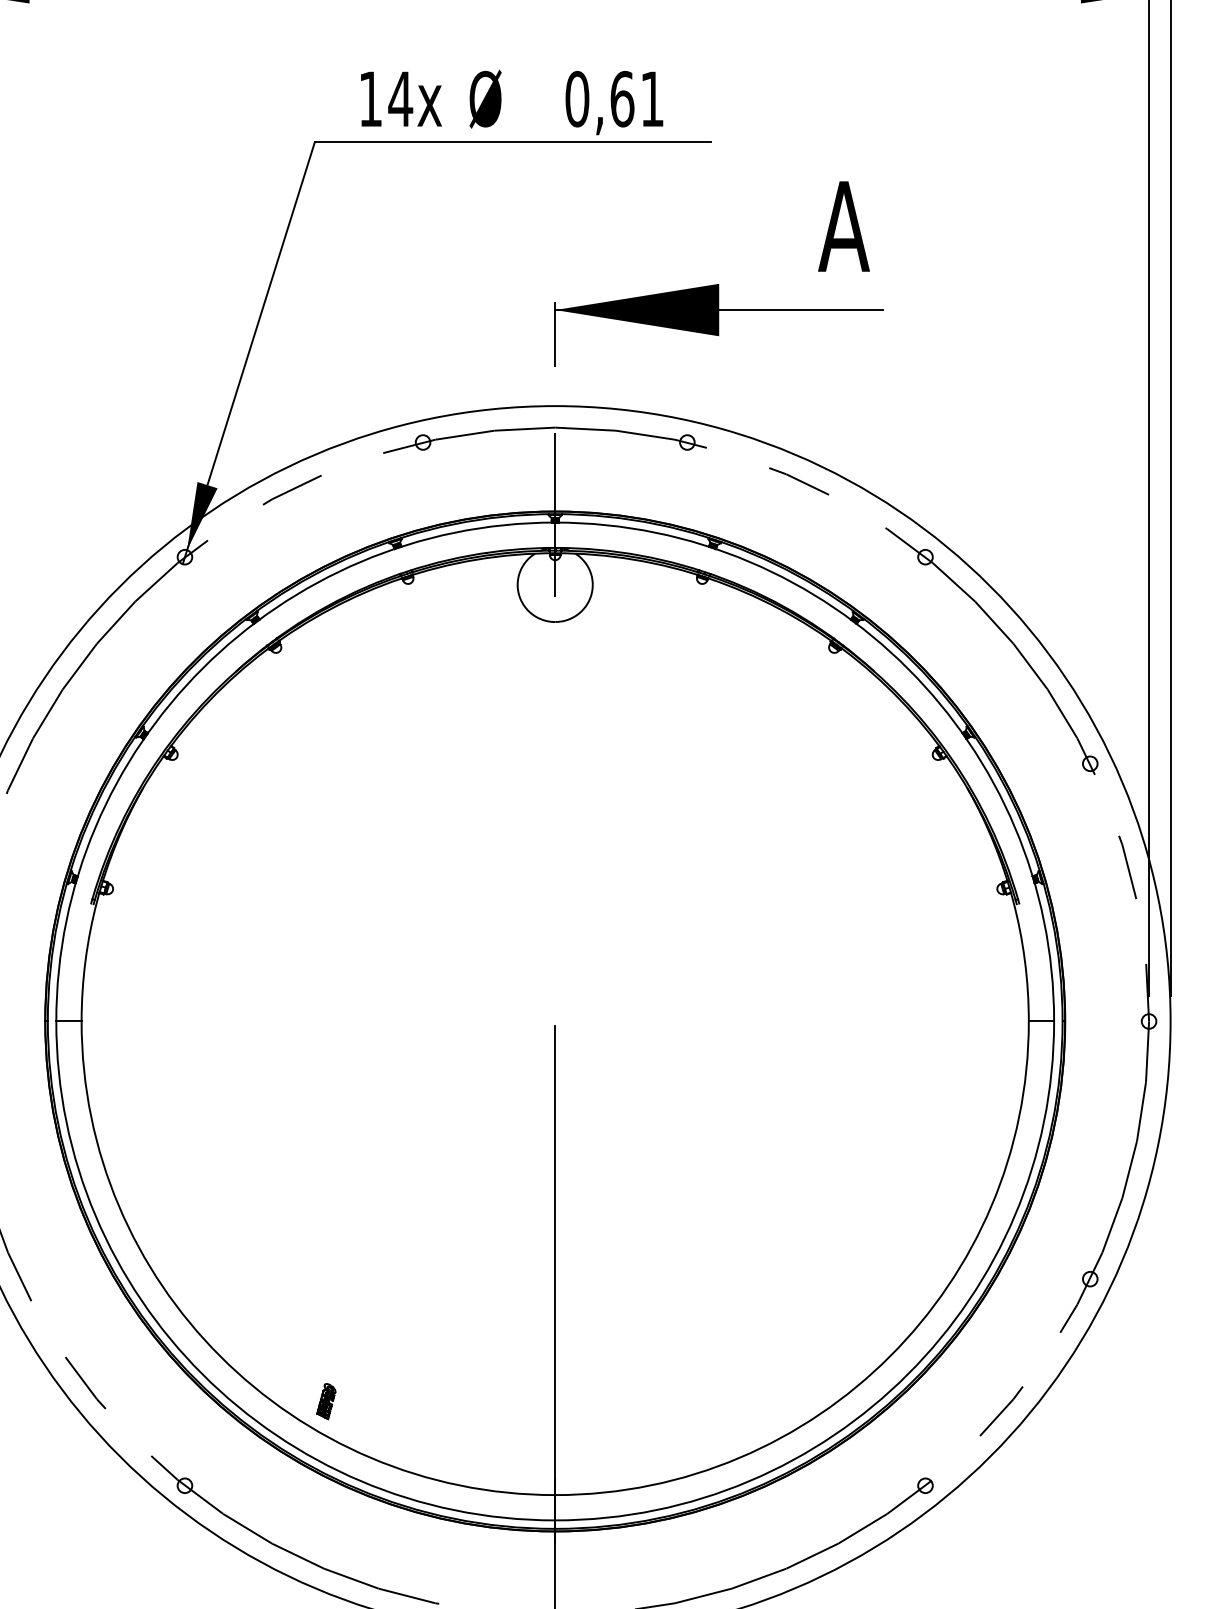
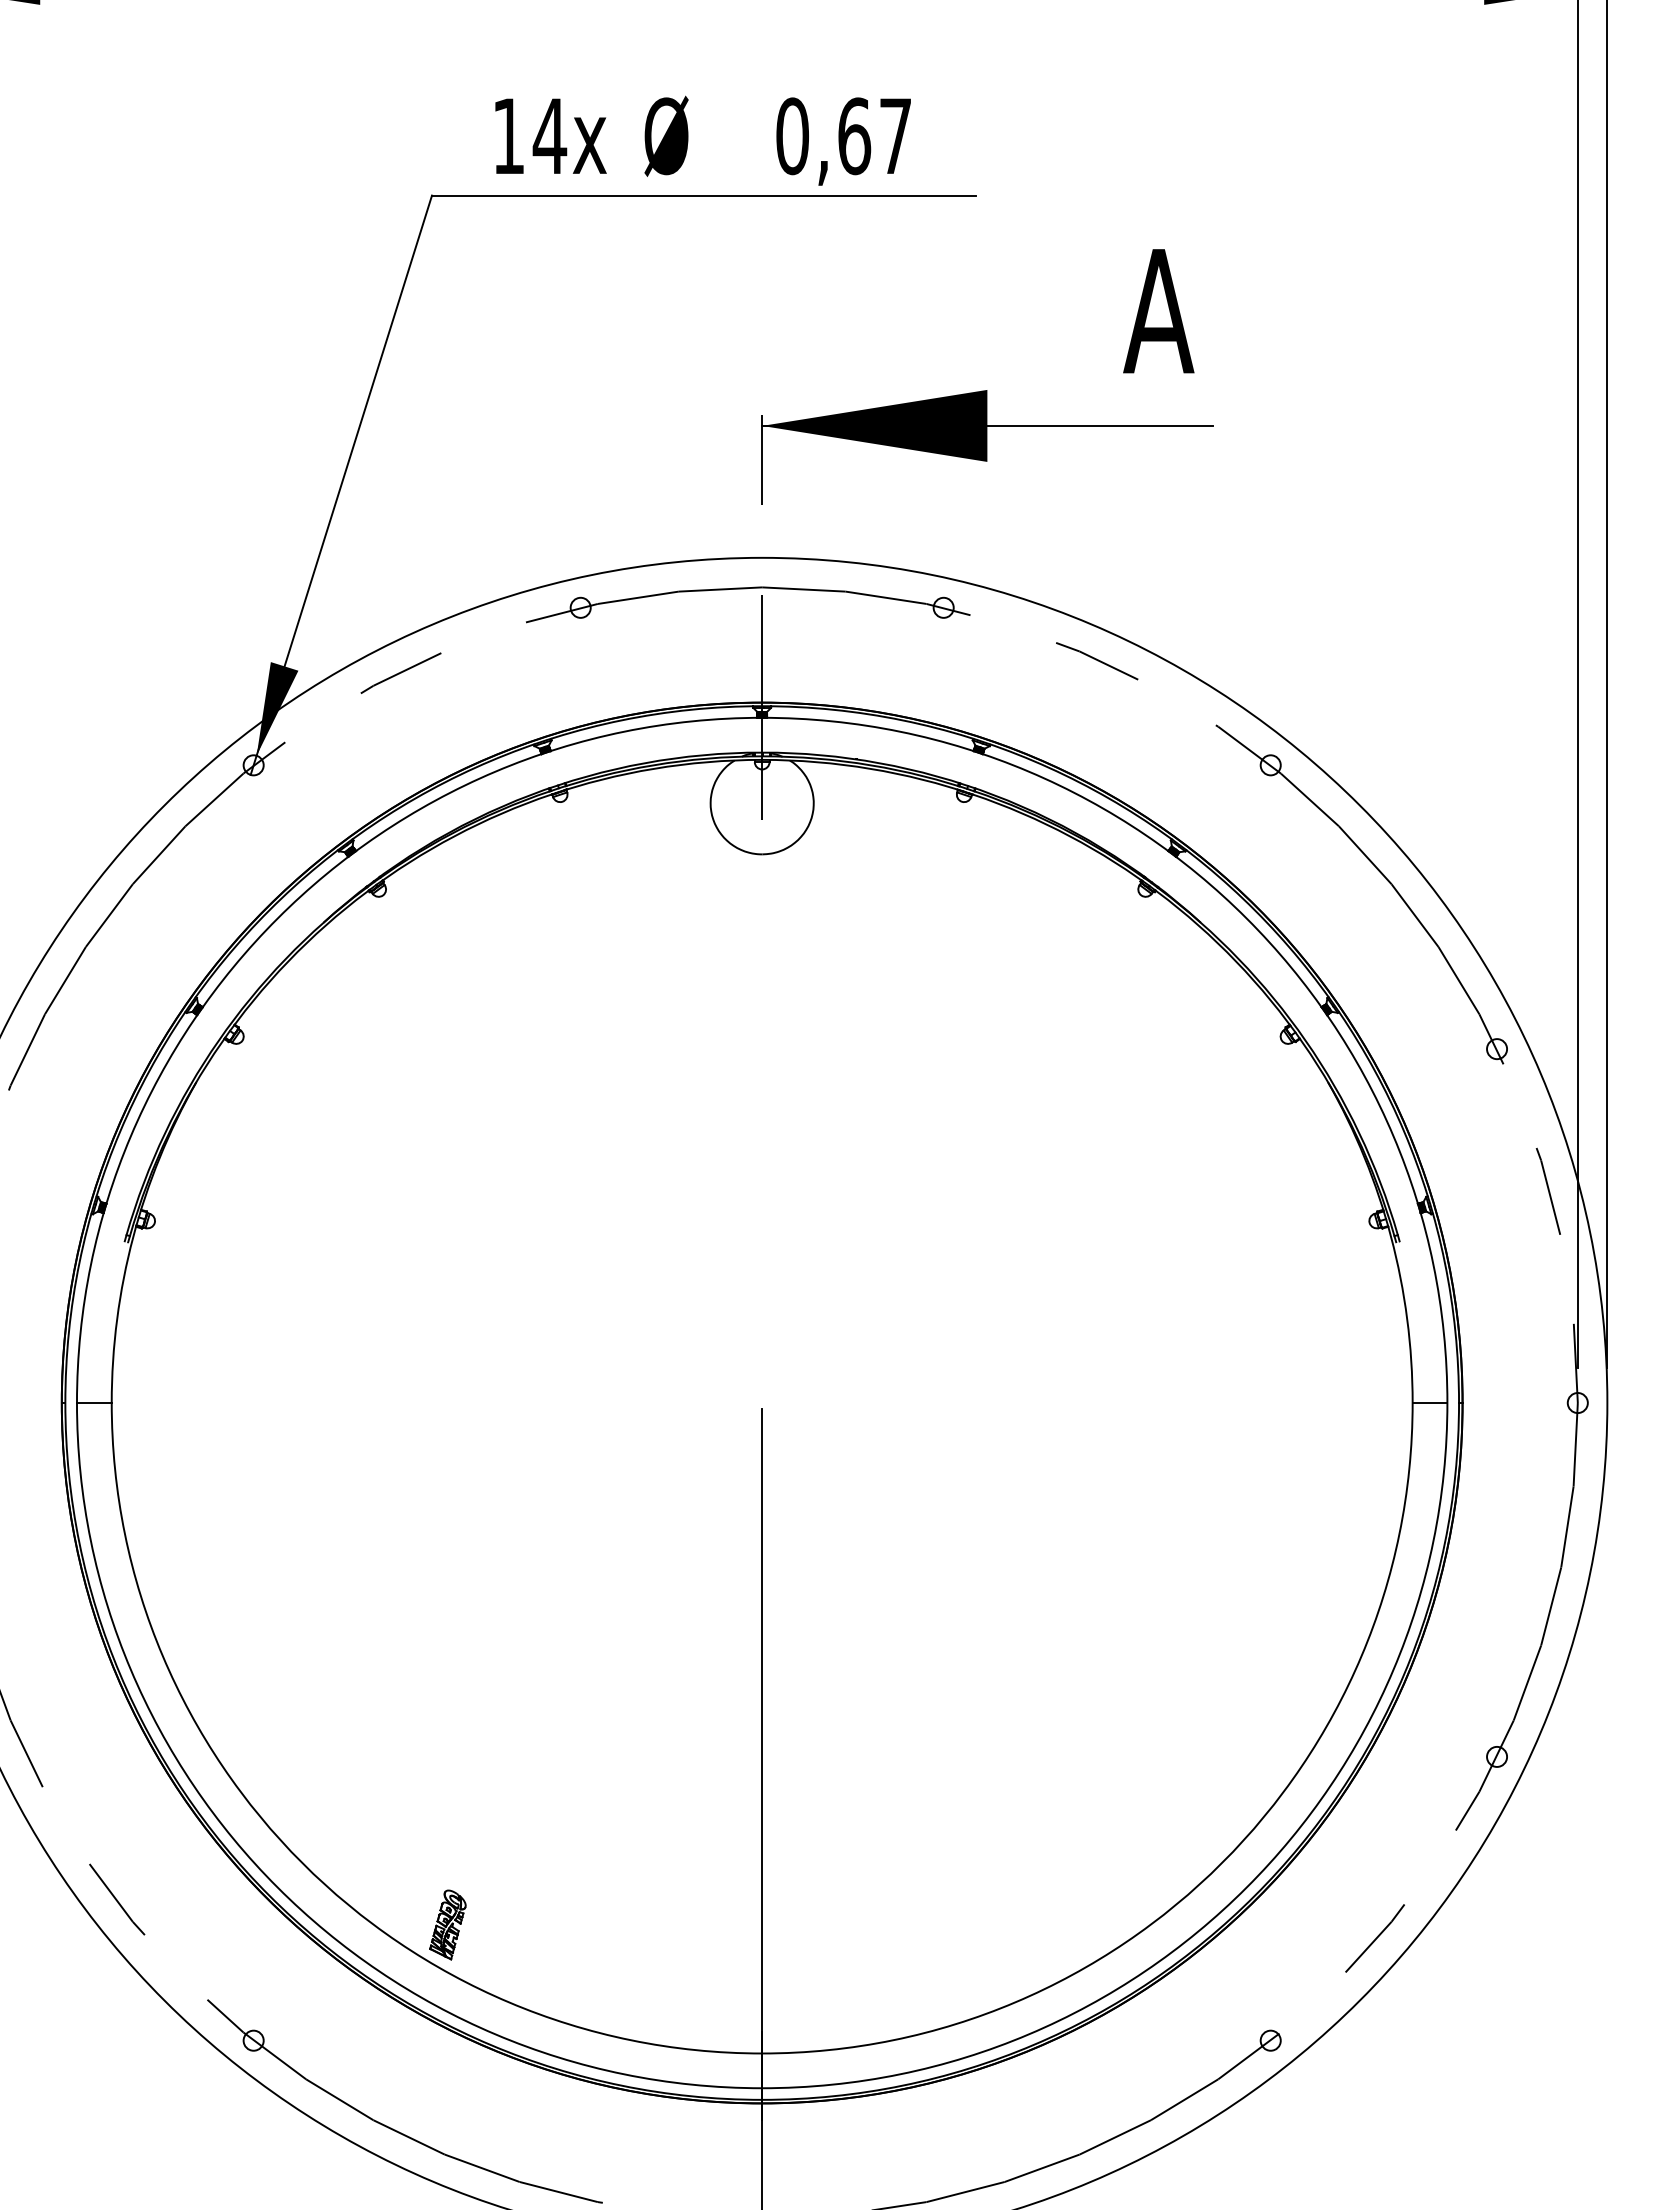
text: (652, 98) -> (895, 135), 0,61 -> 0,67
part: (326, 1401) -> (447, 1924), size x1.43

